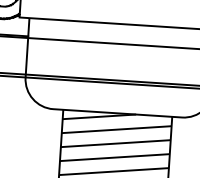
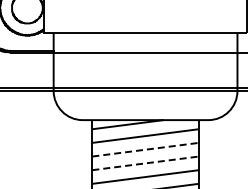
line: (115, 143) -> (145, 149), solid -> dashed
line: (114, 157) -> (145, 163), solid -> dashed

